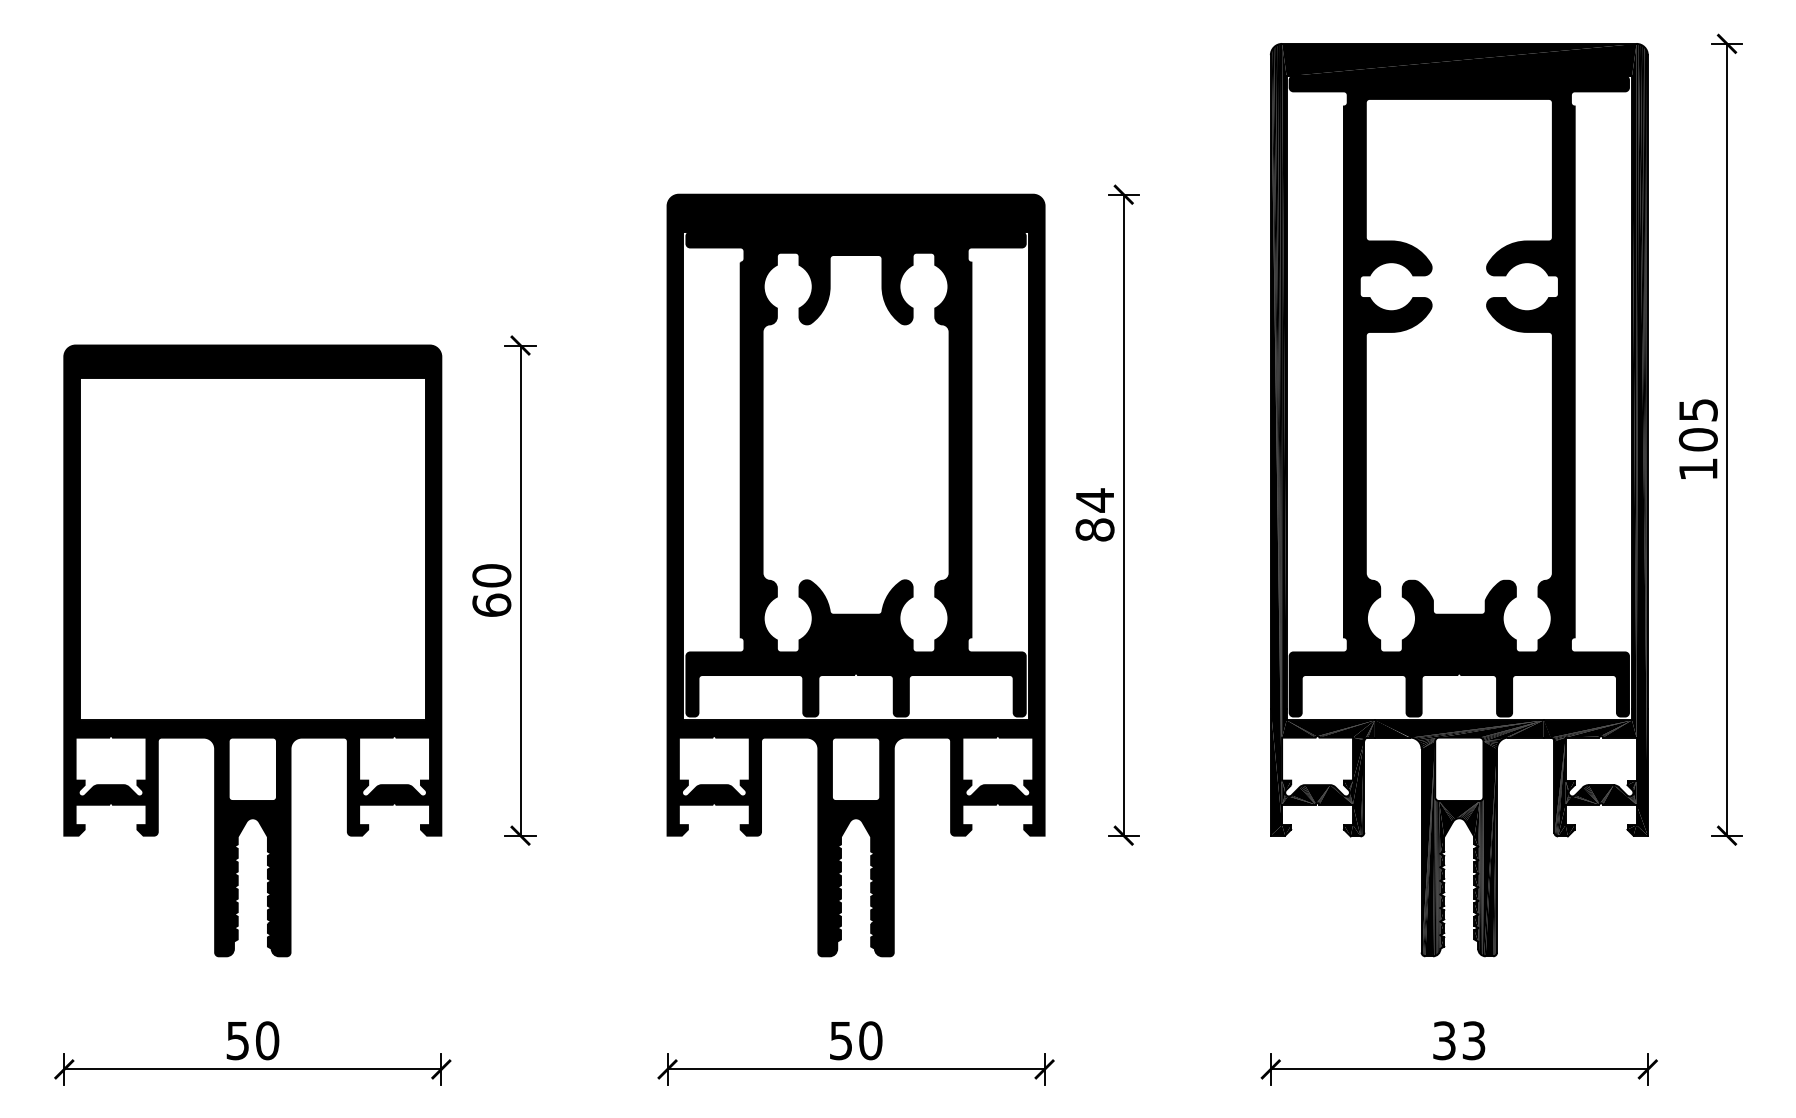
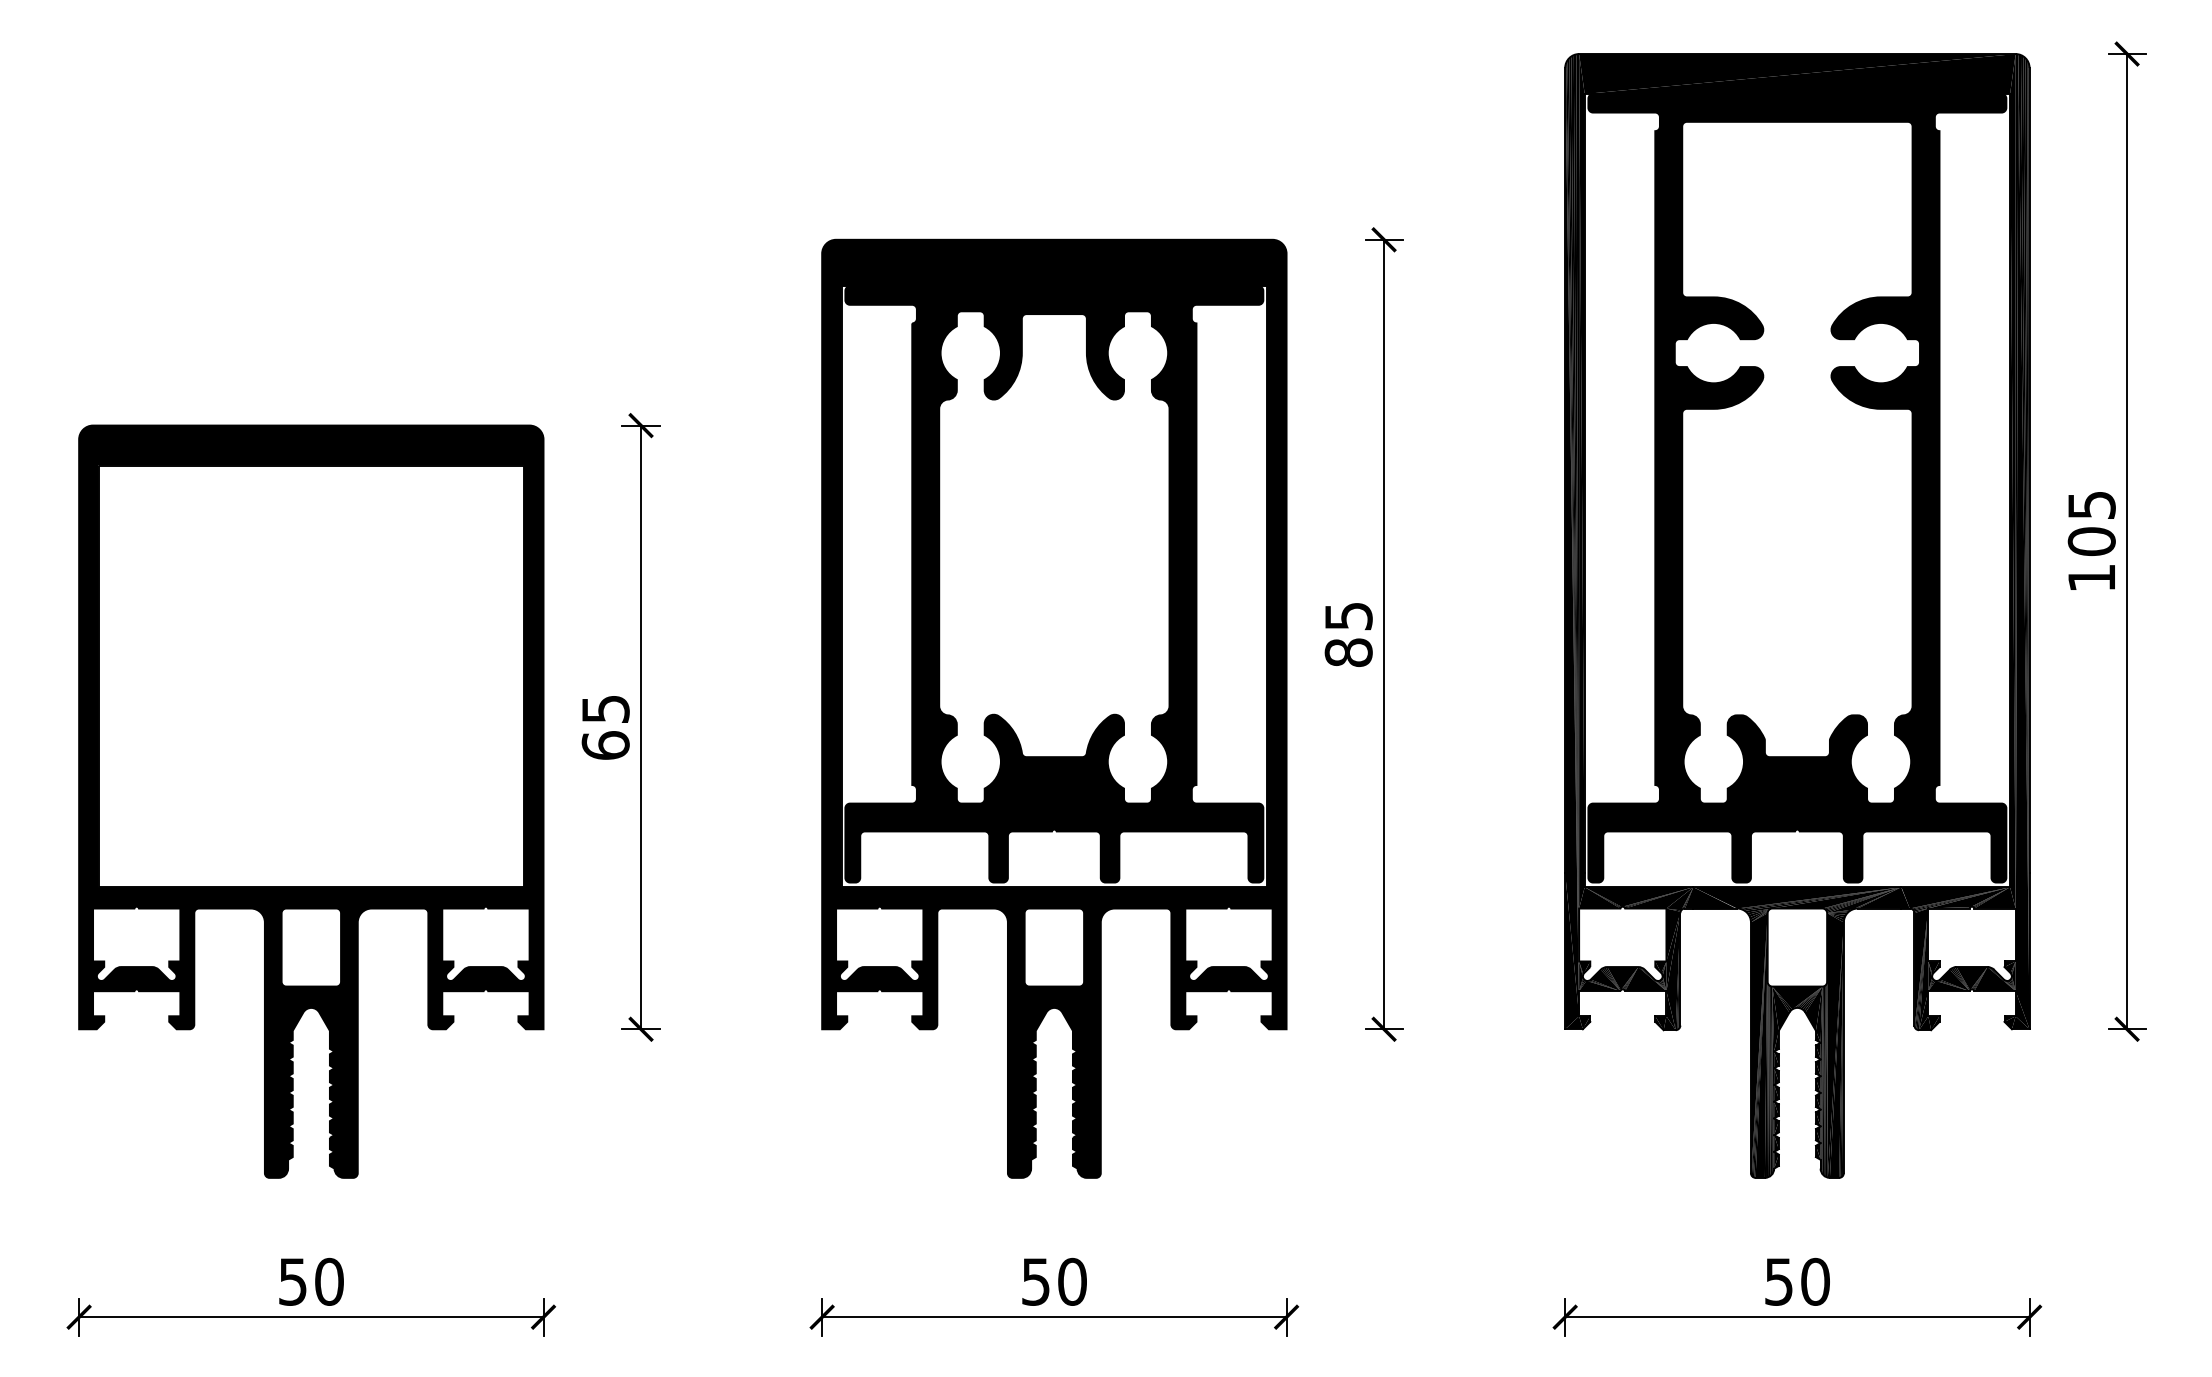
text: (1095, 500) -> (1349, 616), 84 -> 85
text: (491, 575) -> (605, 708), 60 -> 65
text: (1459, 1040) -> (1797, 1281), 33 -> 50

